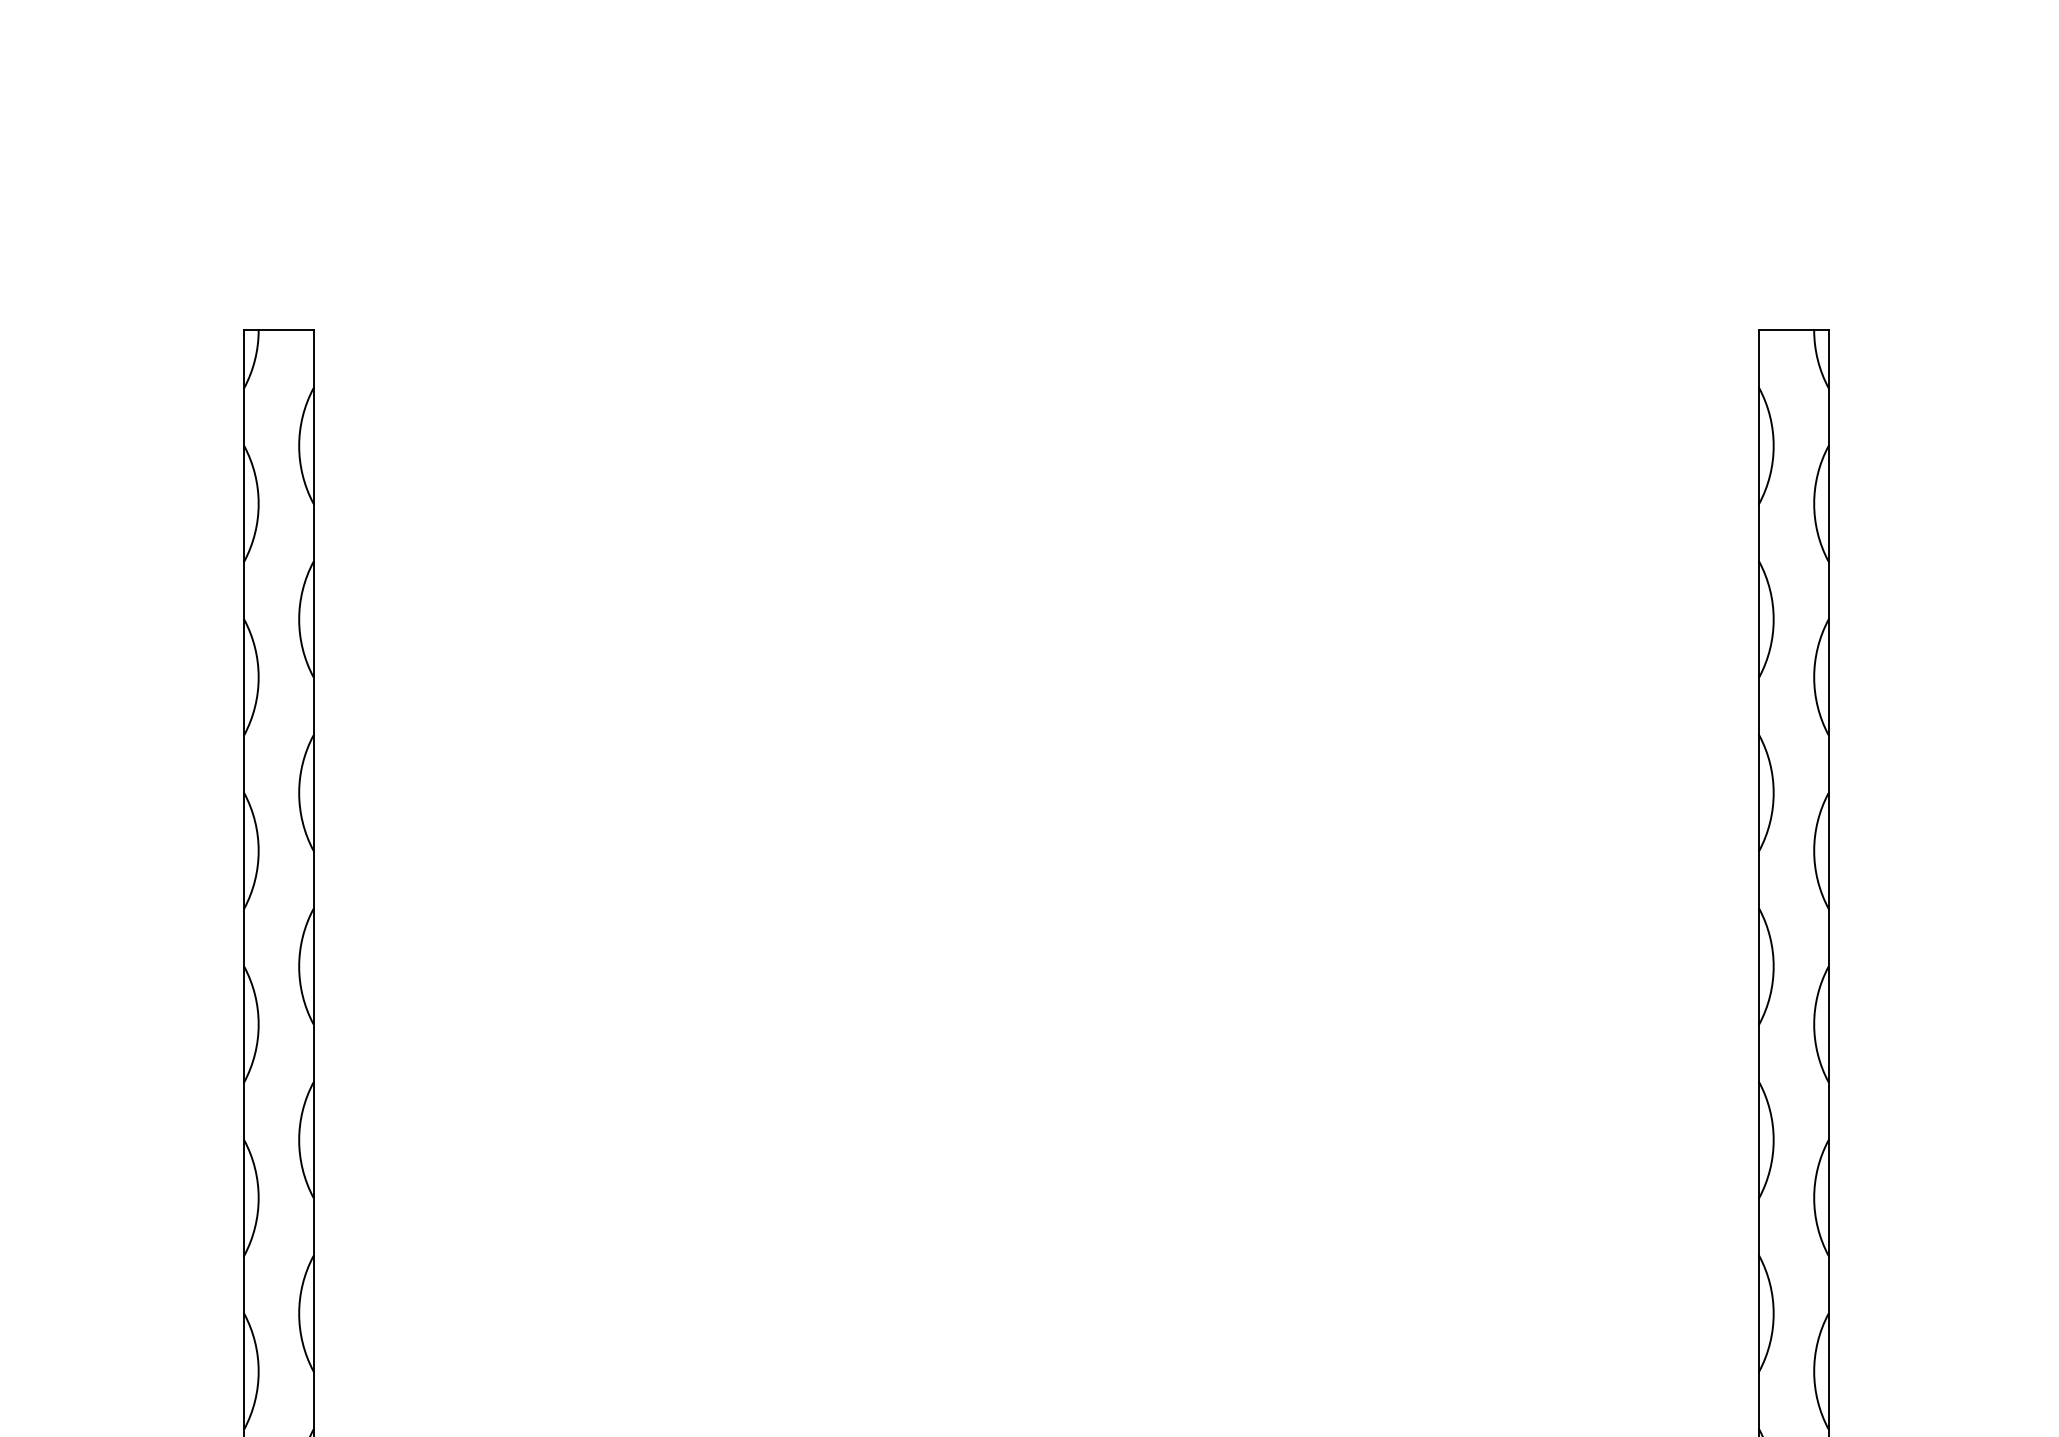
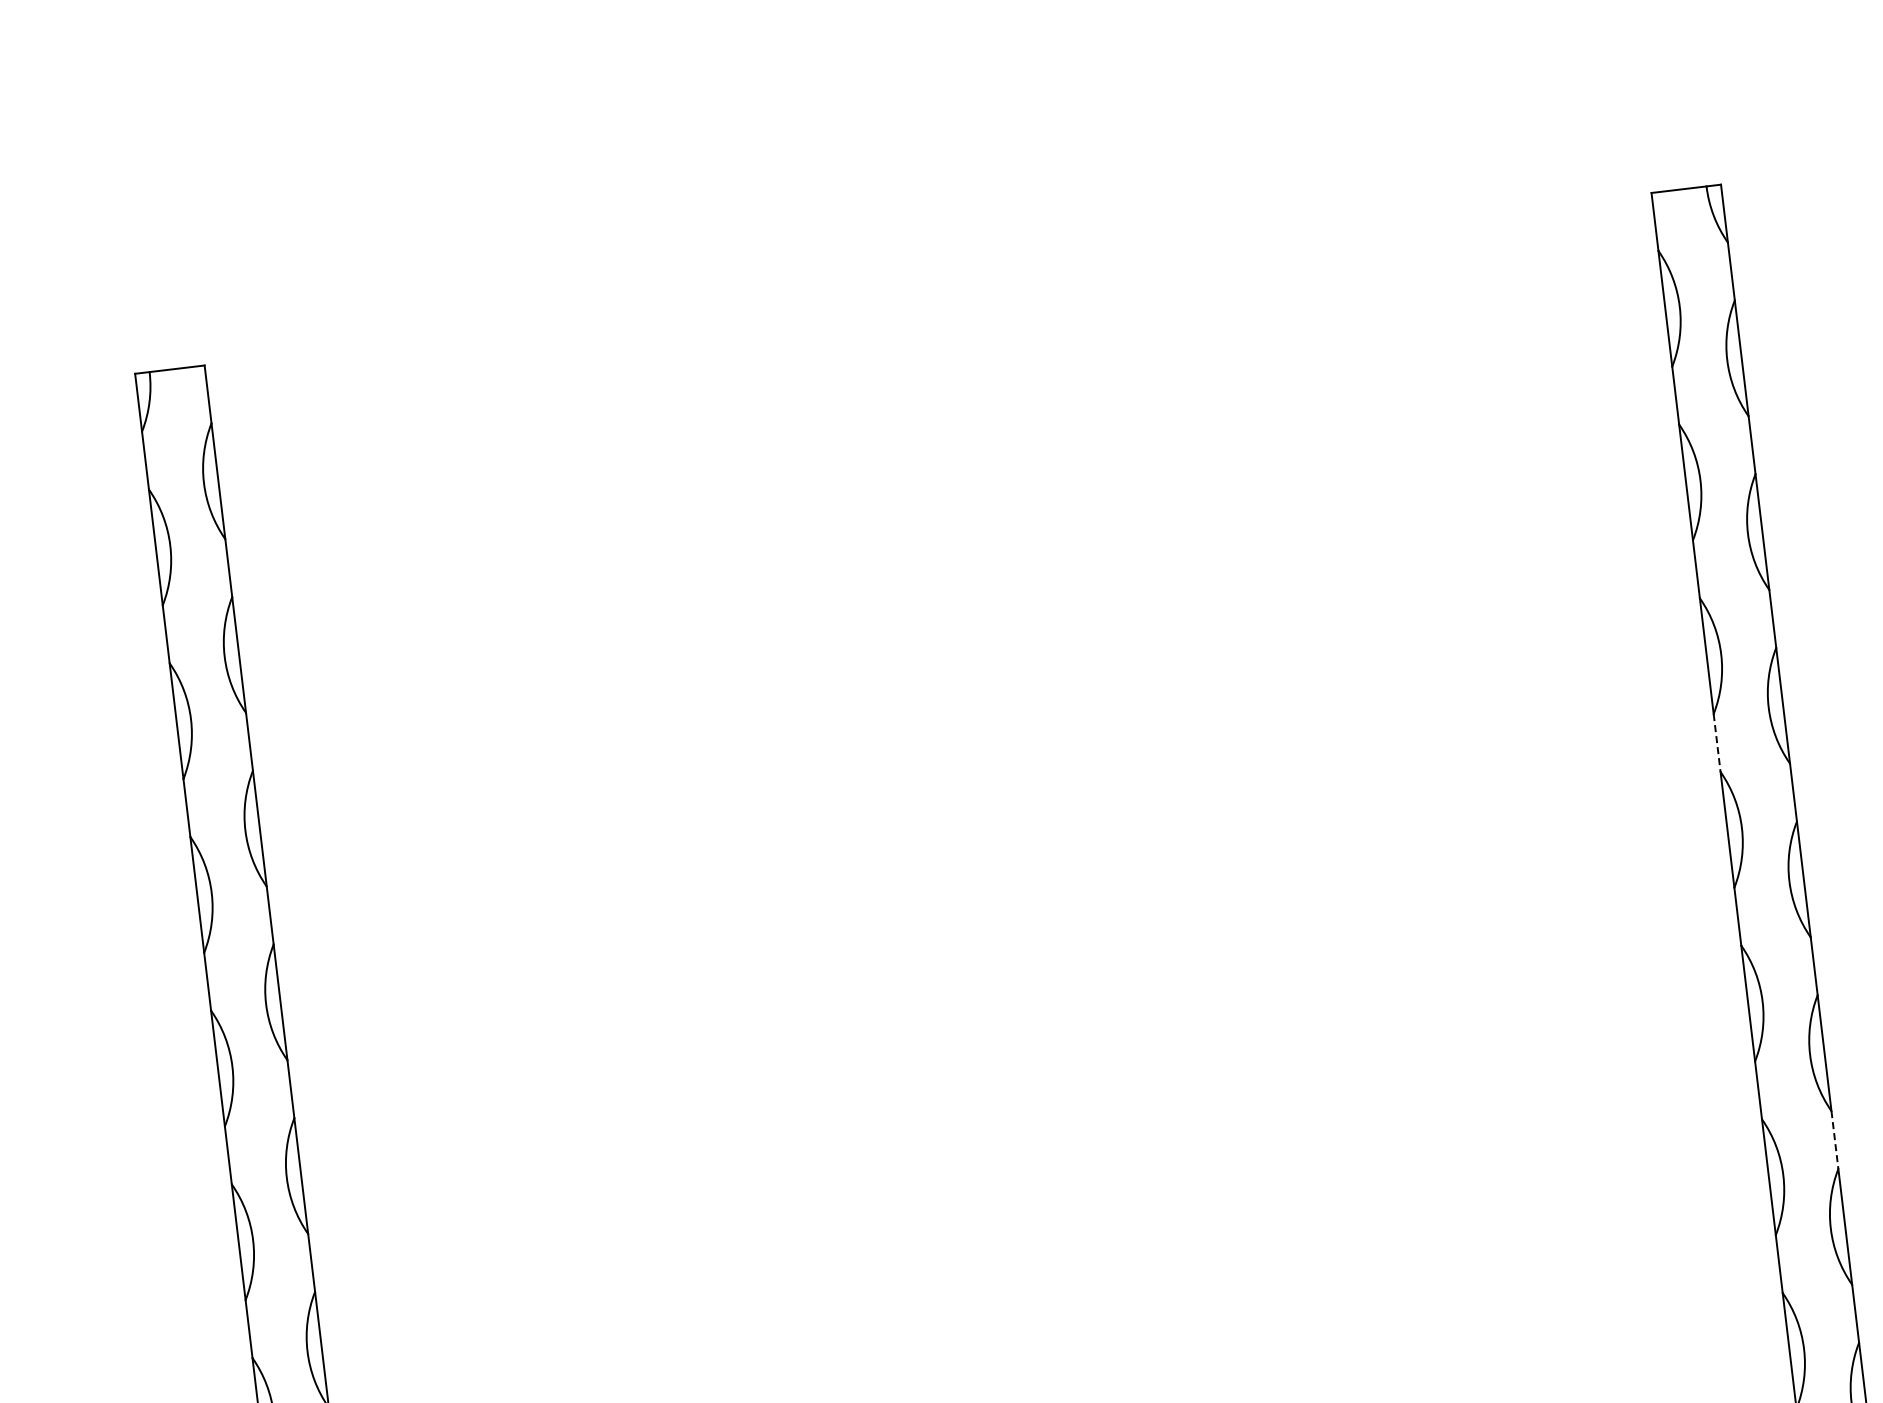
line: (1759, 879) -> (1717, 742), solid -> dashed
line: (1828, 1284) -> (1834, 1139), solid -> dashed

